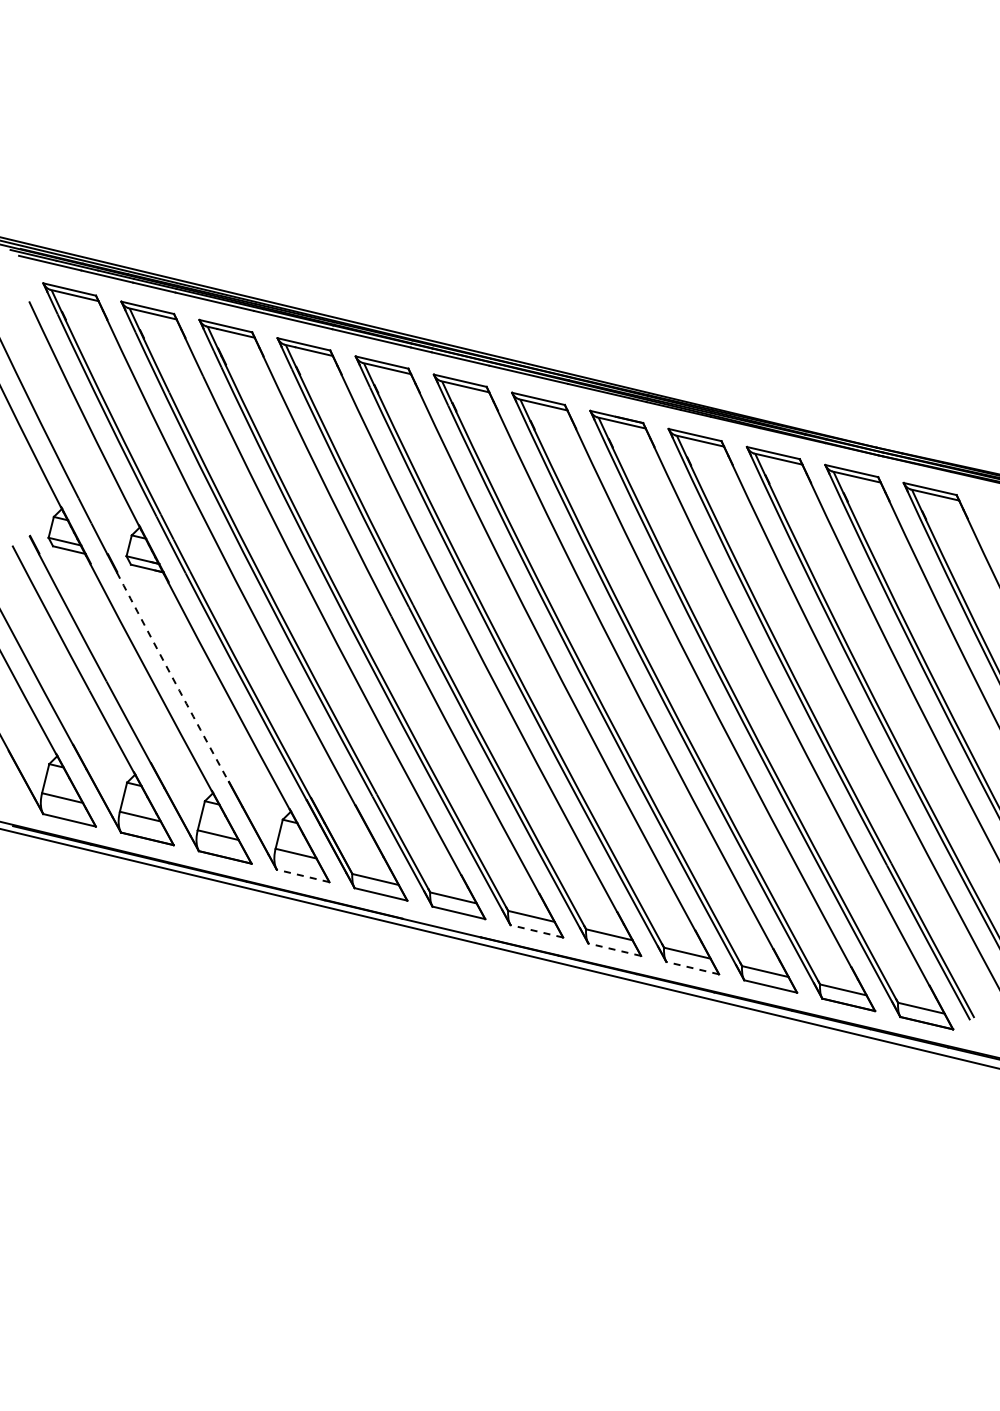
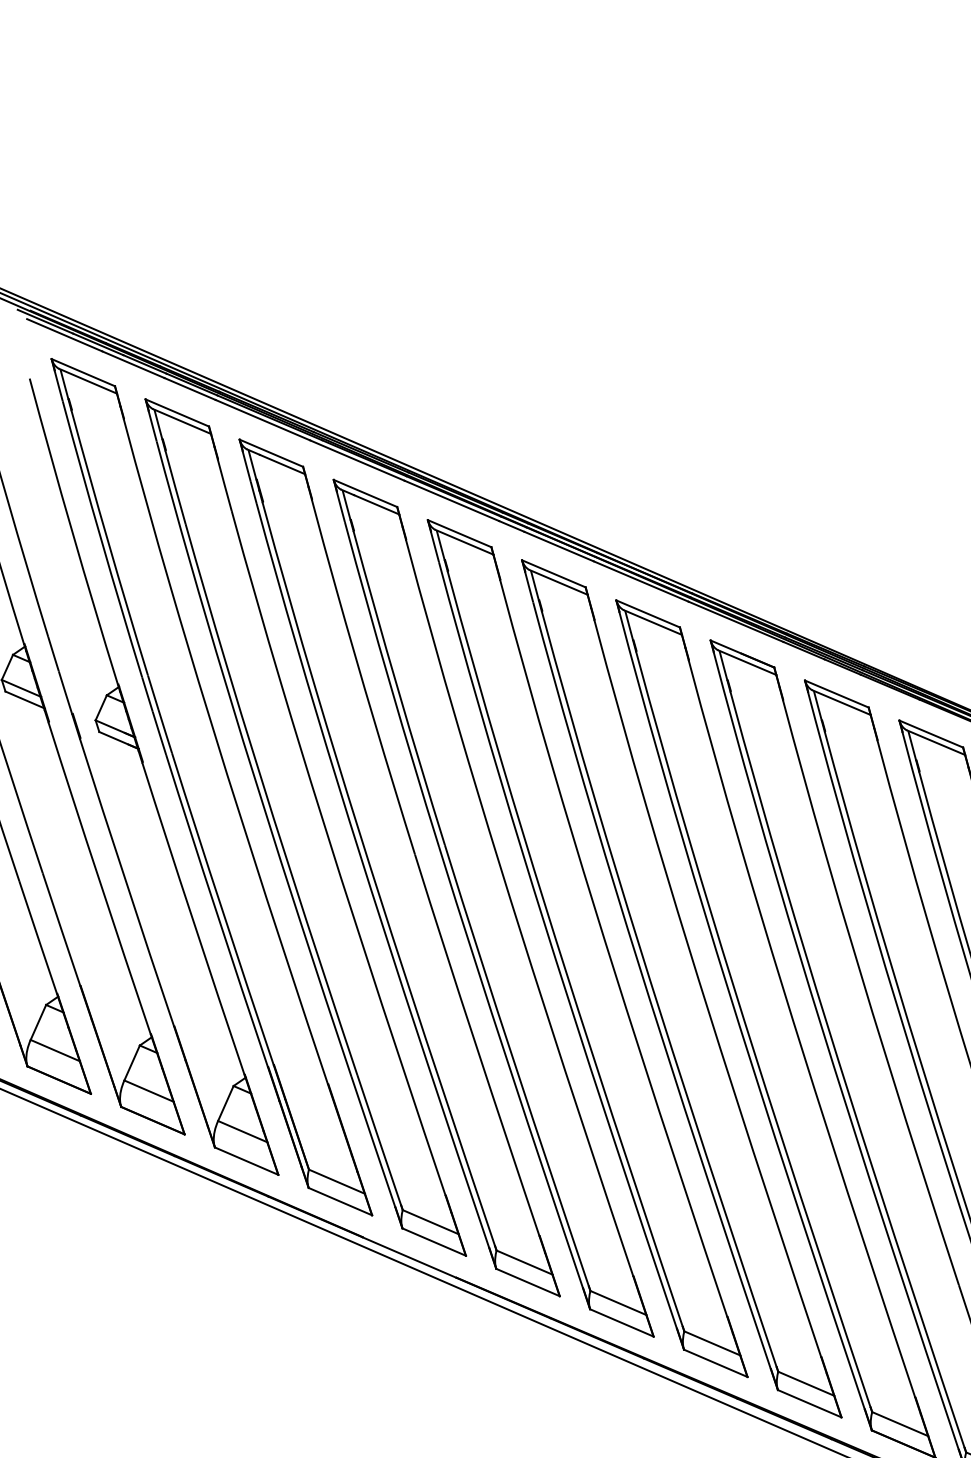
arc: (172, 677) -> (126, 882), dashed -> solid
line: (302, 875) -> (245, 1160), dashed -> solid
line: (536, 931) -> (527, 1282), dashed -> solid
line: (614, 949) -> (621, 1322), dashed -> solid
line: (692, 968) -> (715, 1363), dashed -> solid

